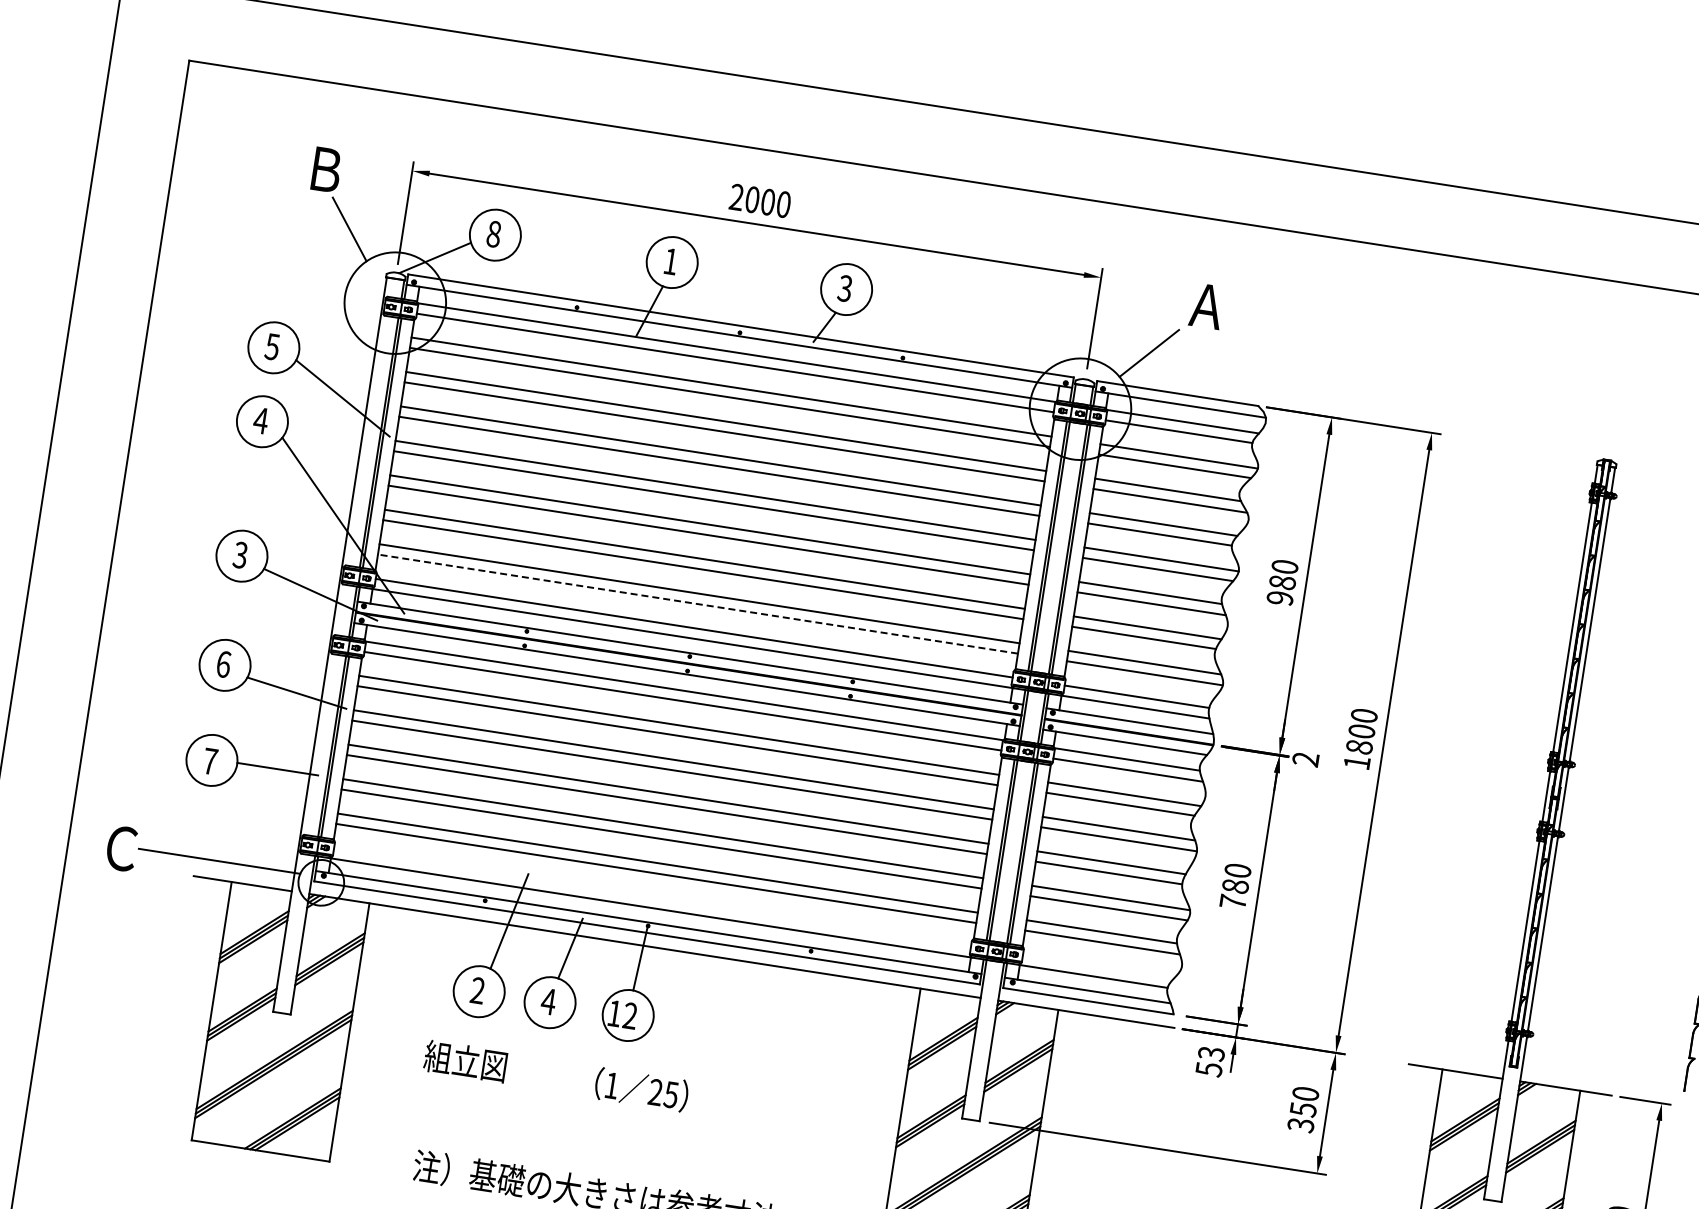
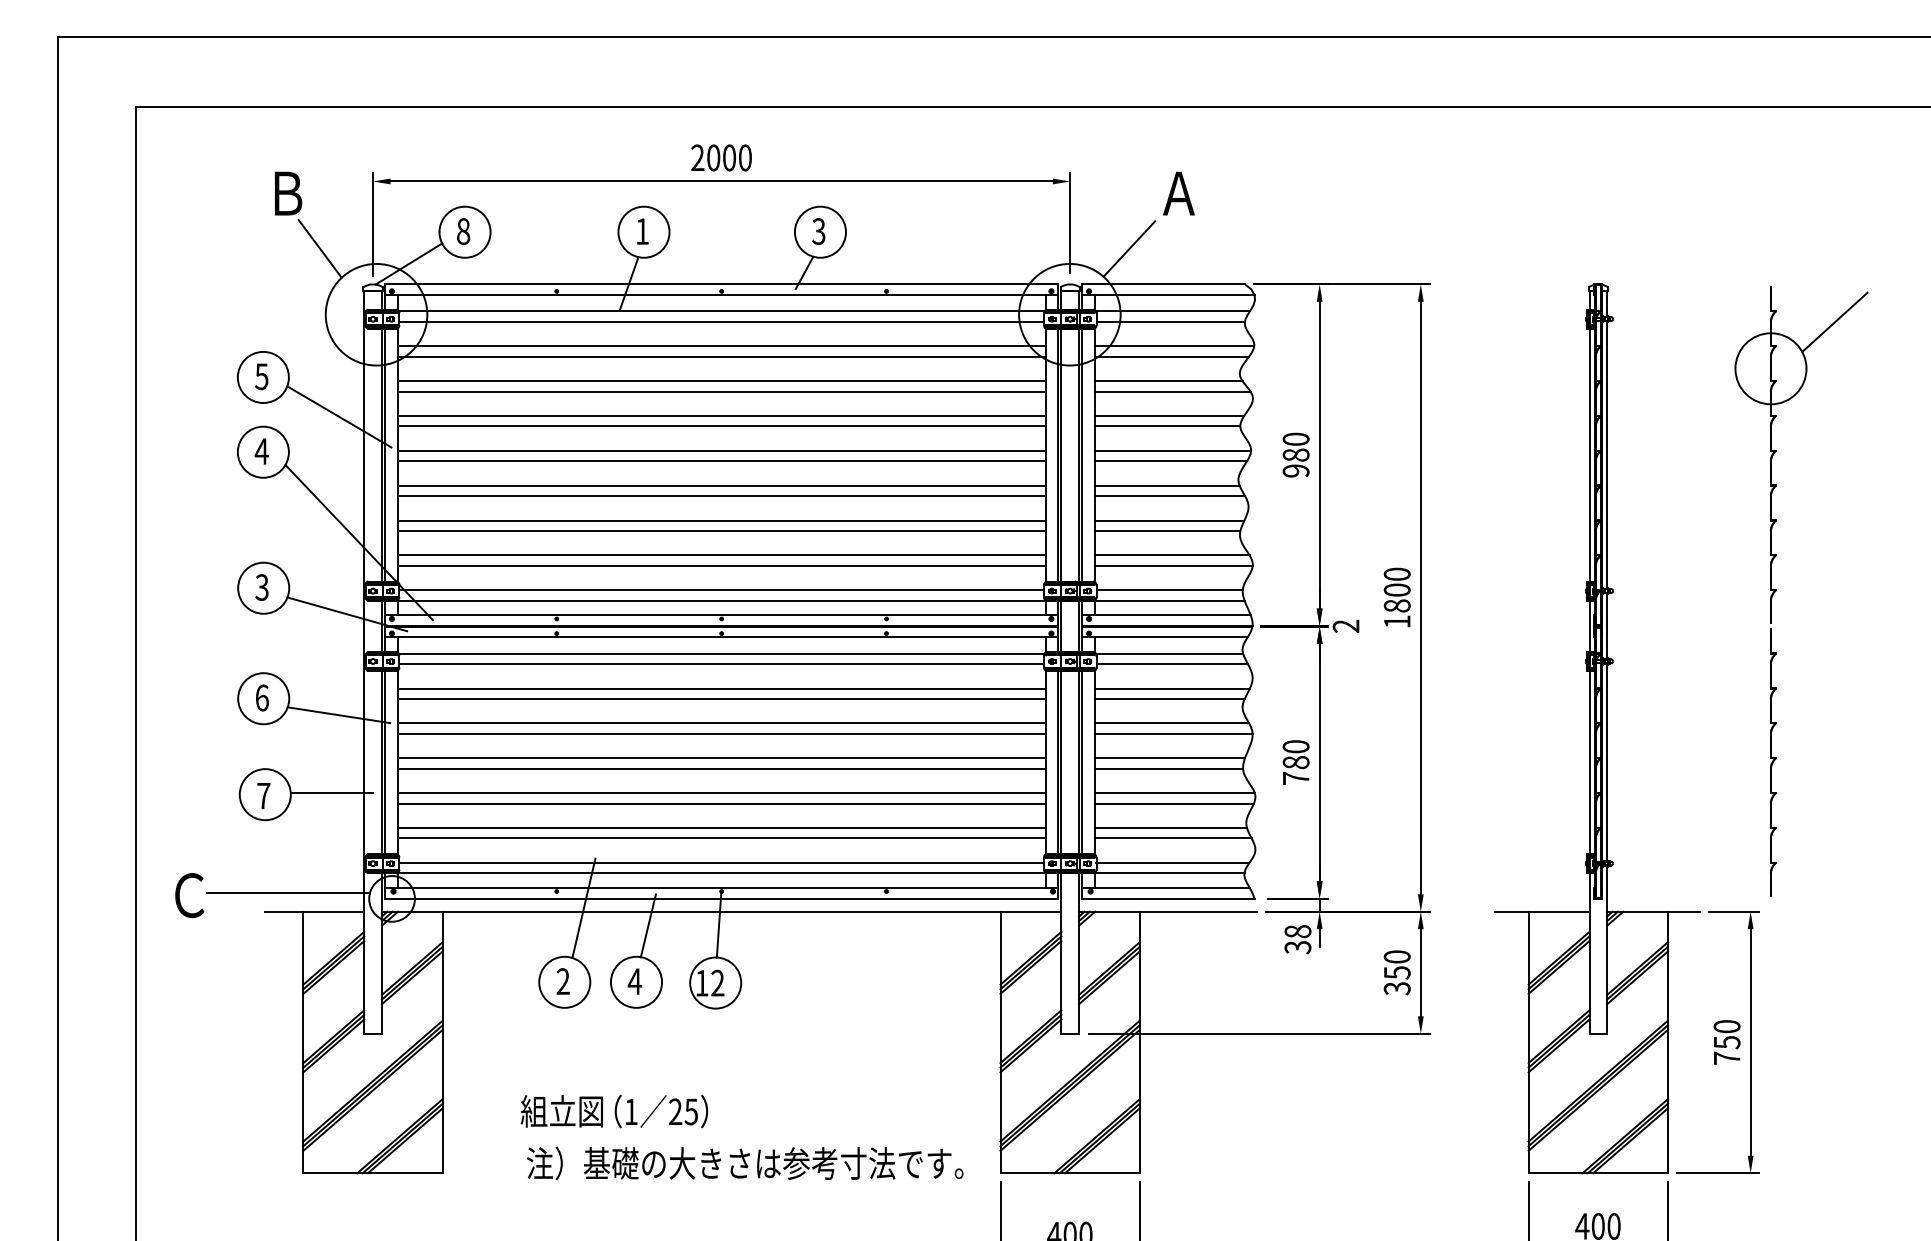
line: (697, 603) -> (721, 565), dashed -> solid
line: (652, 897) -> (721, 862), added
line: (1098, 966) -> (1172, 862), added
text: (465, 1061) -> (561, 1111), moved
text: (1209, 1061) -> (1297, 939), 53 -> 38
text: (641, 1089) -> (661, 1111), moved

